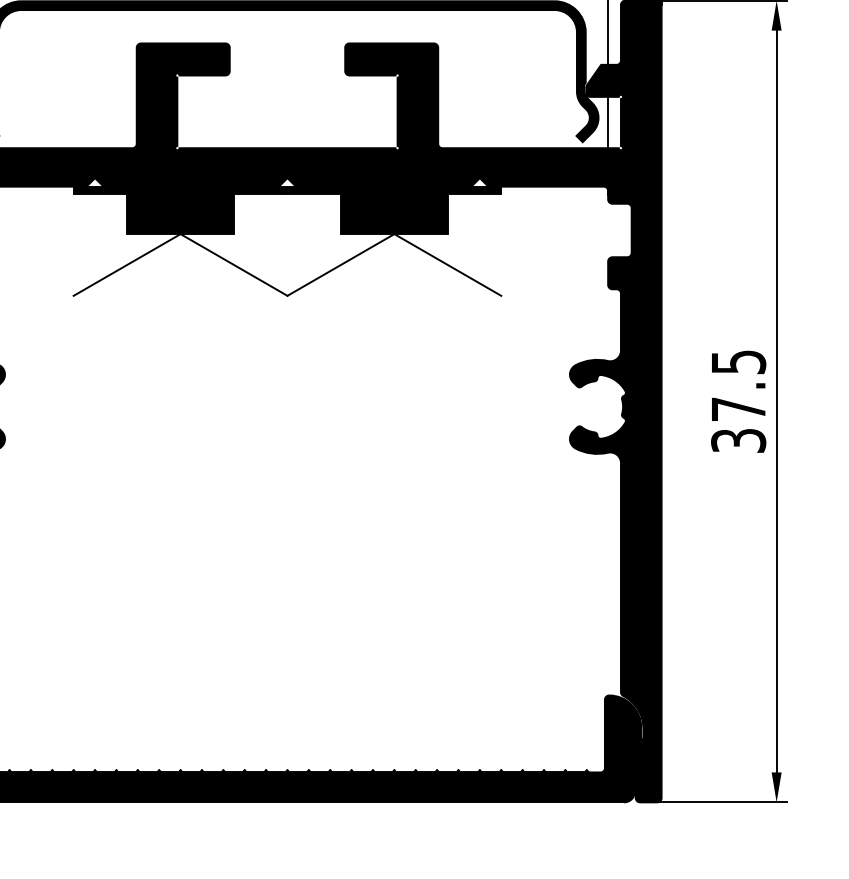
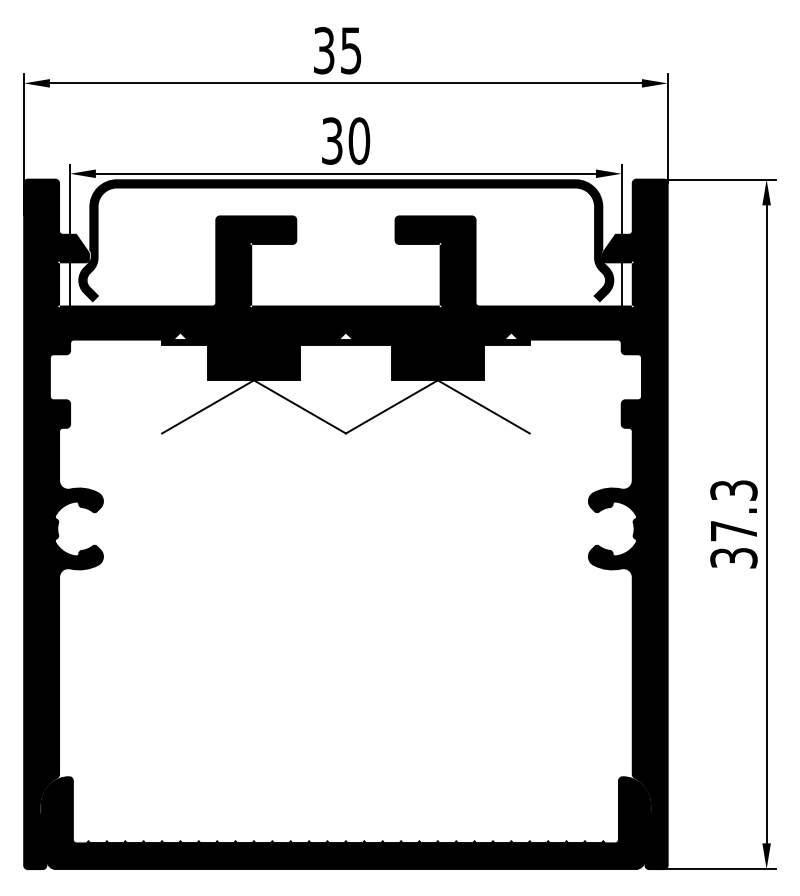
text: (738, 362) -> (733, 490), 37.5 -> 37.3

